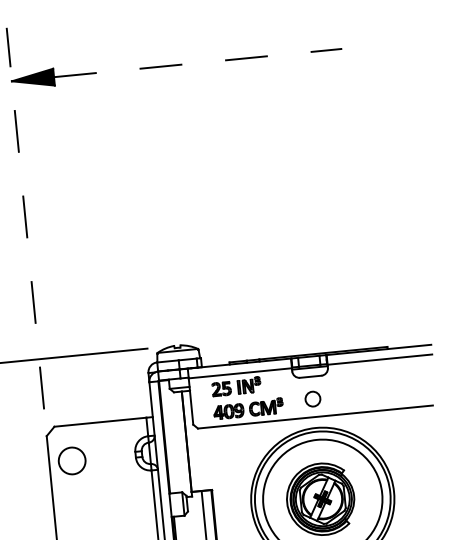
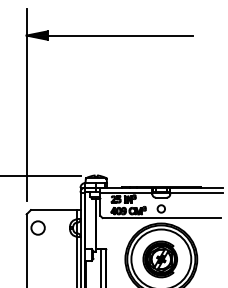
line: (198, 62) -> (120, 35), dashed -> solid
line: (25, 218) -> (26, 104), dashed -> solid

